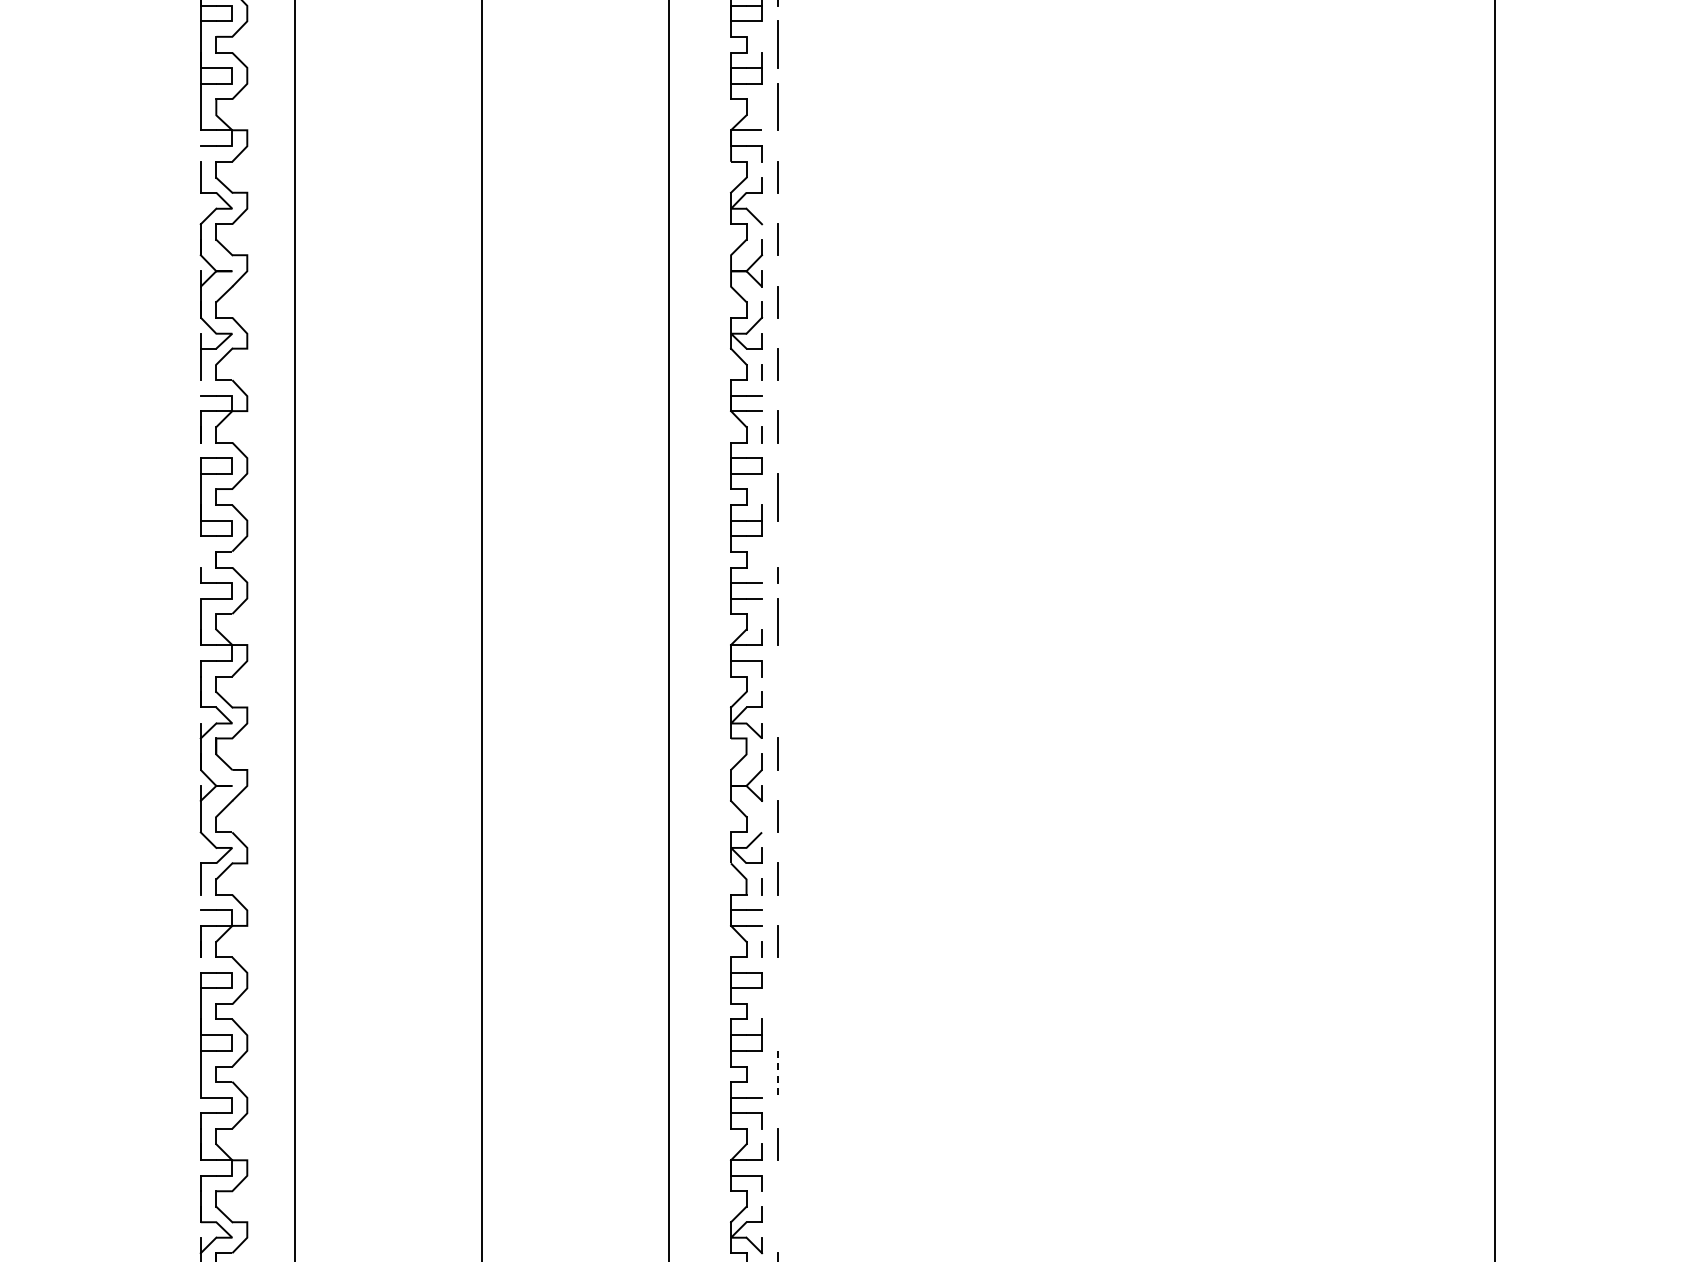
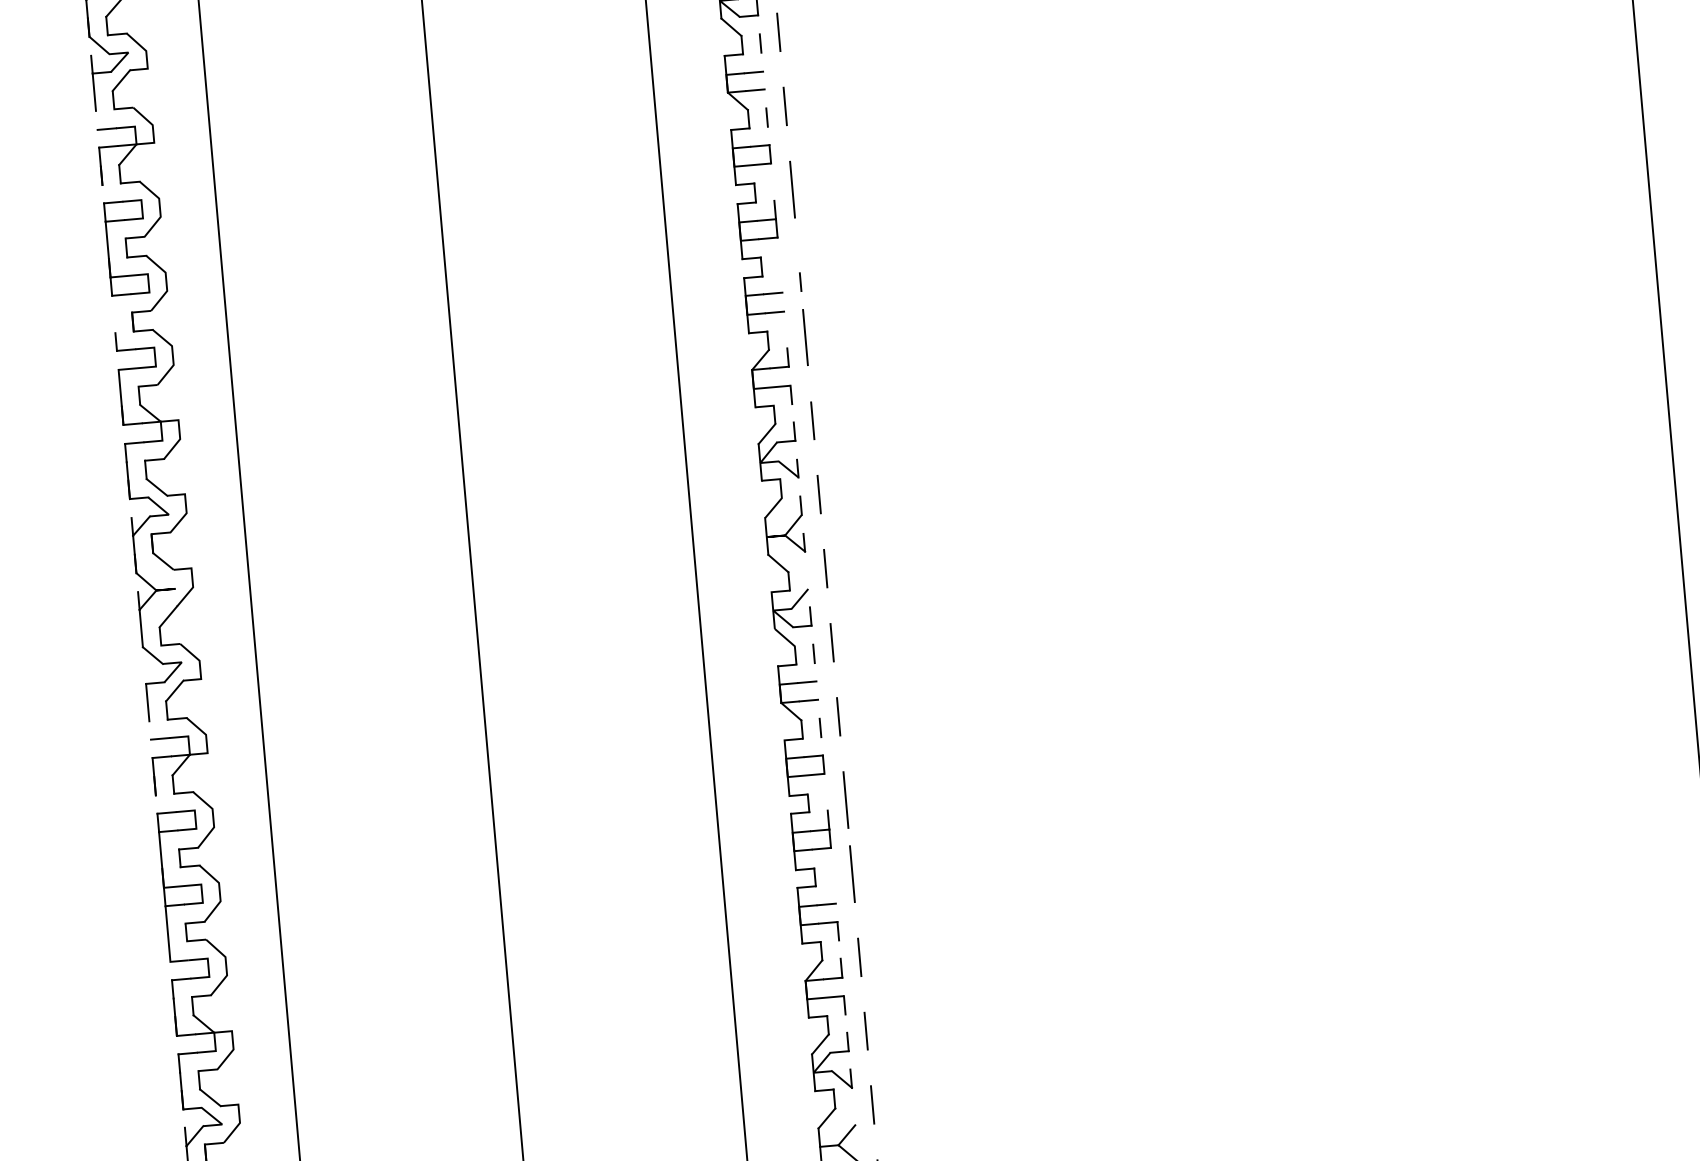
line: (778, 691) -> (813, 420), added
line: (778, 1011) -> (846, 799), added
line: (778, 1074) -> (852, 874), dashed -> solid
line: (778, 1206) -> (866, 1030), added

